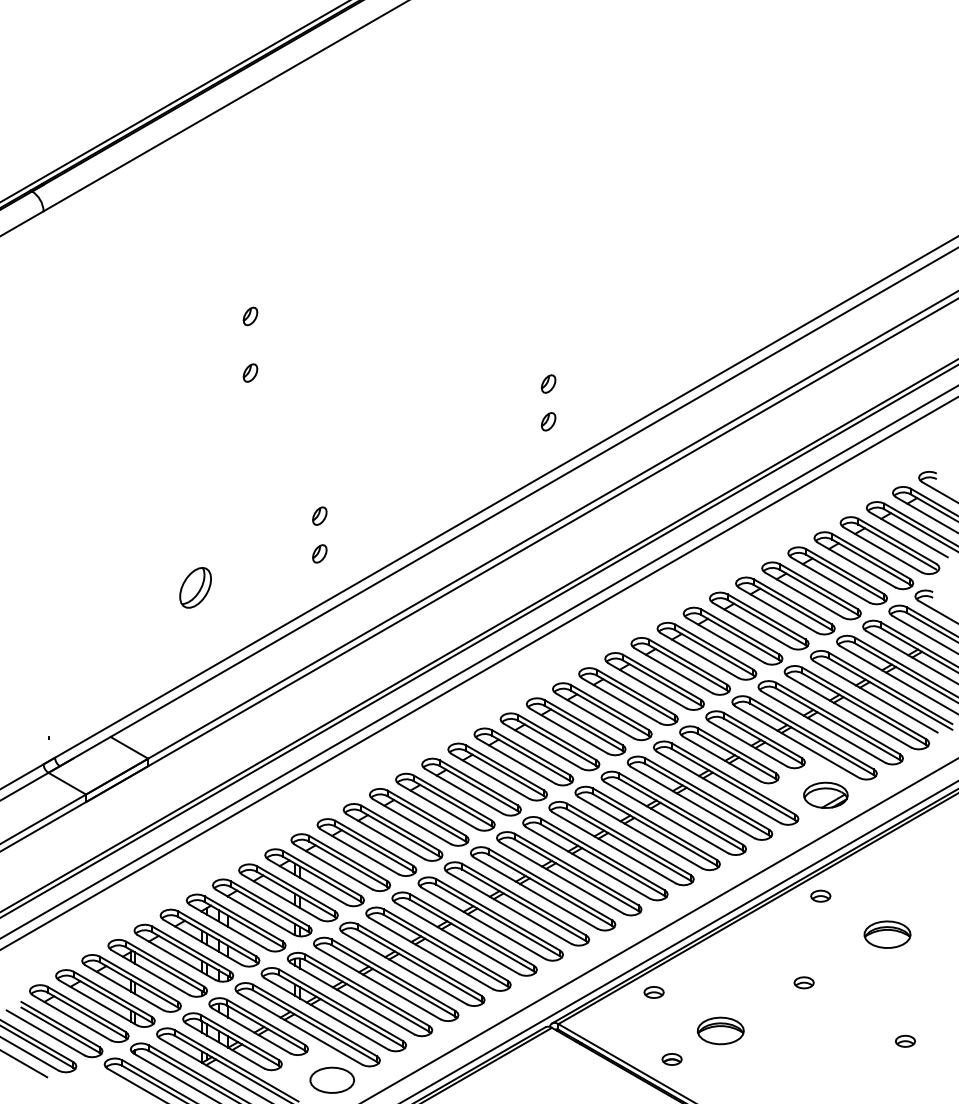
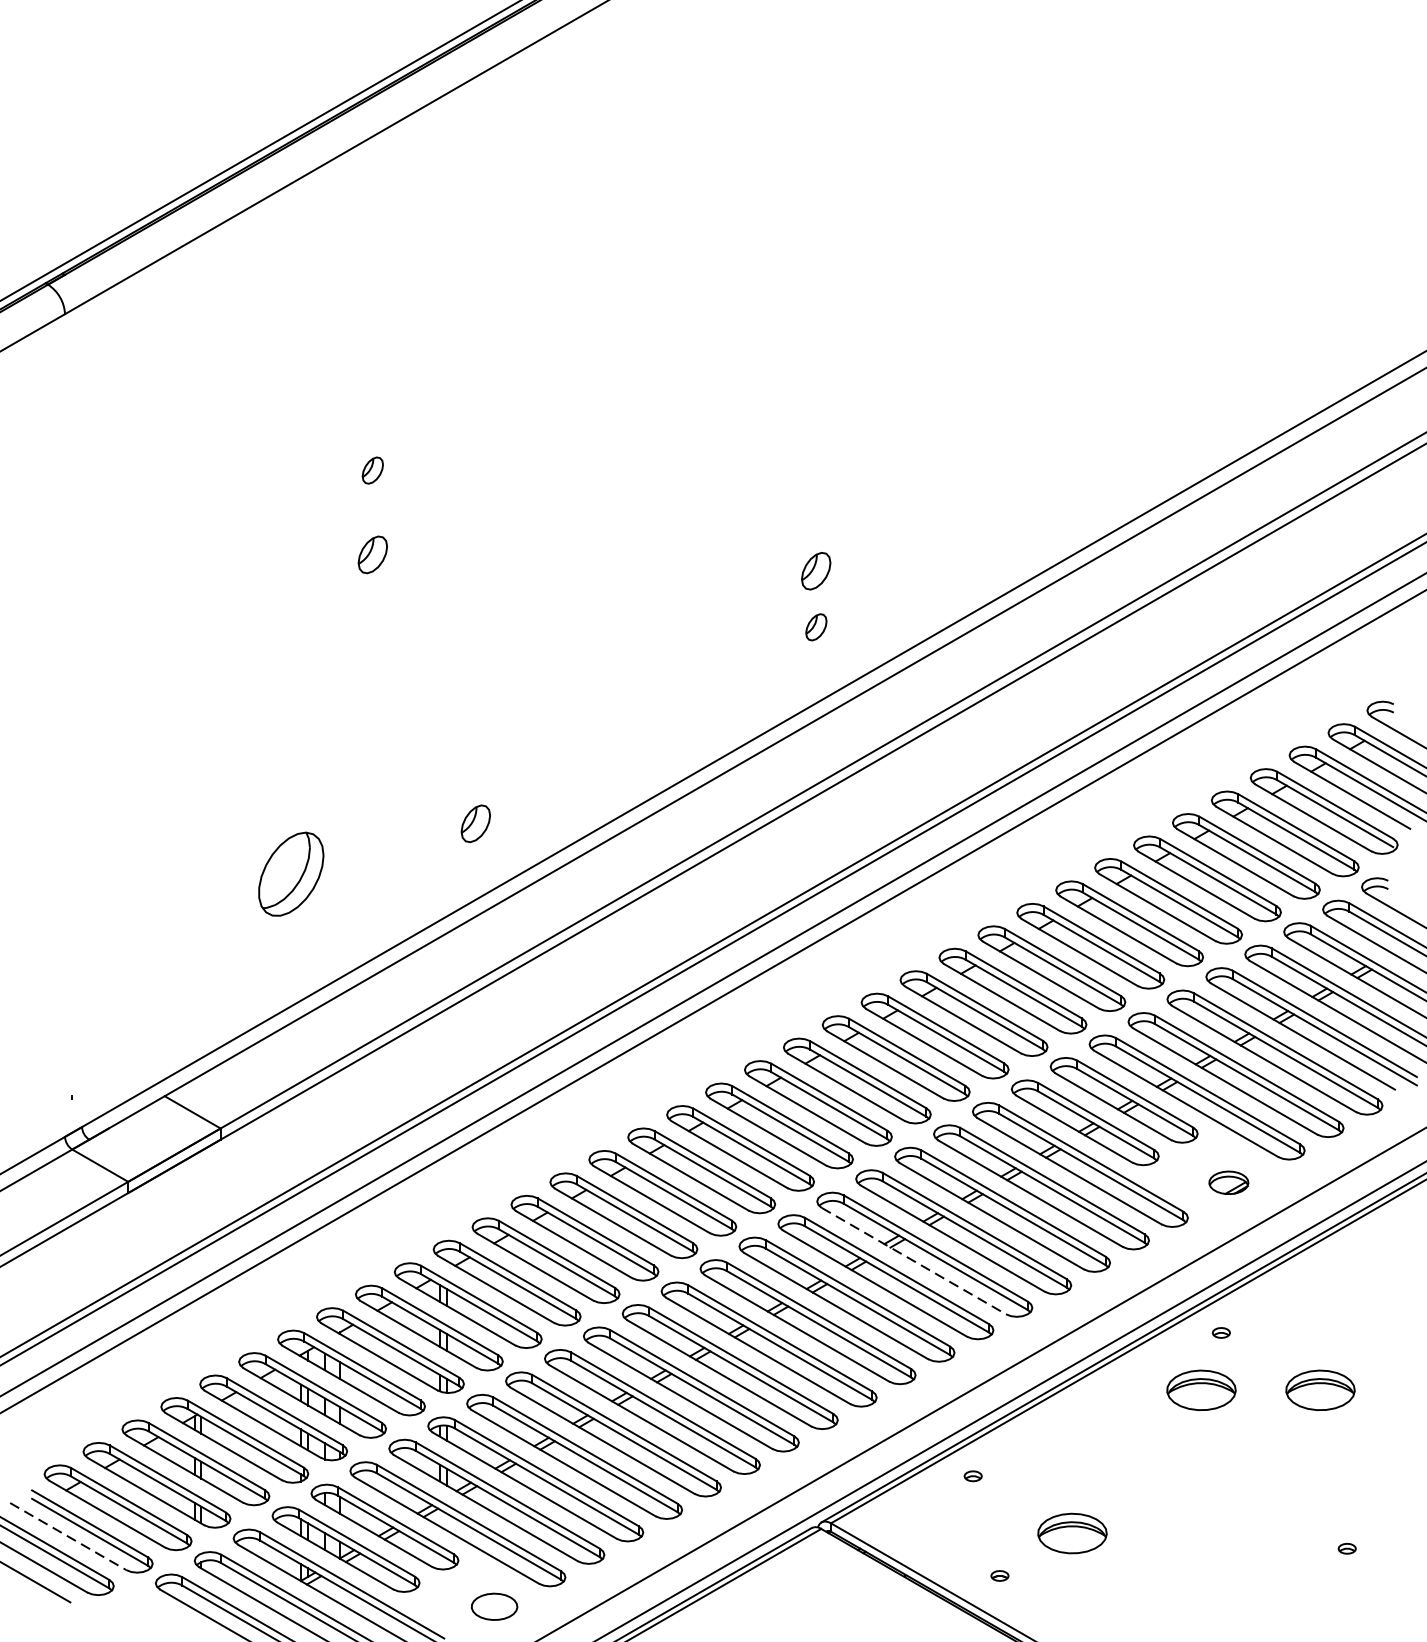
part: (250, 372) -> (372, 553), size x1.4
part: (548, 383) -> (816, 570), size x1.4
part: (319, 515) -> (475, 766), removed
part: (319, 553) -> (475, 823), size x1.4
part: (195, 587) -> (290, 873), size x1.4
part: (825, 794) -> (1228, 1181), size x0.6
line: (614, 848) -> (914, 1262), solid -> dashed
part: (820, 895) -> (1220, 1332), size x0.6
part: (807, 934) -> (1201, 1390), added
part: (803, 982) -> (1195, 1461), removed
part: (653, 992) -> (972, 1476), size x0.6
line: (46, 1033) -> (69, 1537), solid -> dashed
part: (905, 1040) -> (1347, 1547), size x0.6
part: (671, 1059) -> (999, 1576), size x0.6
part: (332, 1079) -> (494, 1605), size x0.7

